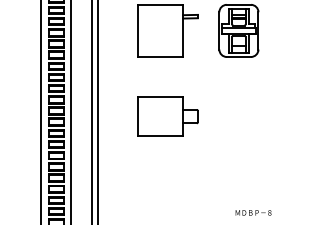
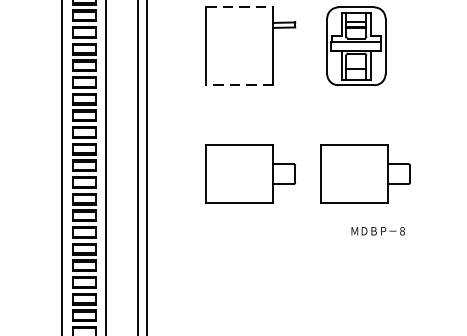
line: (161, 4) -> (240, 6), solid -> dashed
line: (160, 57) -> (239, 85), solid -> dashed
part: (244, 116) -> (364, 173), added
text: (253, 212) -> (378, 230), moved

